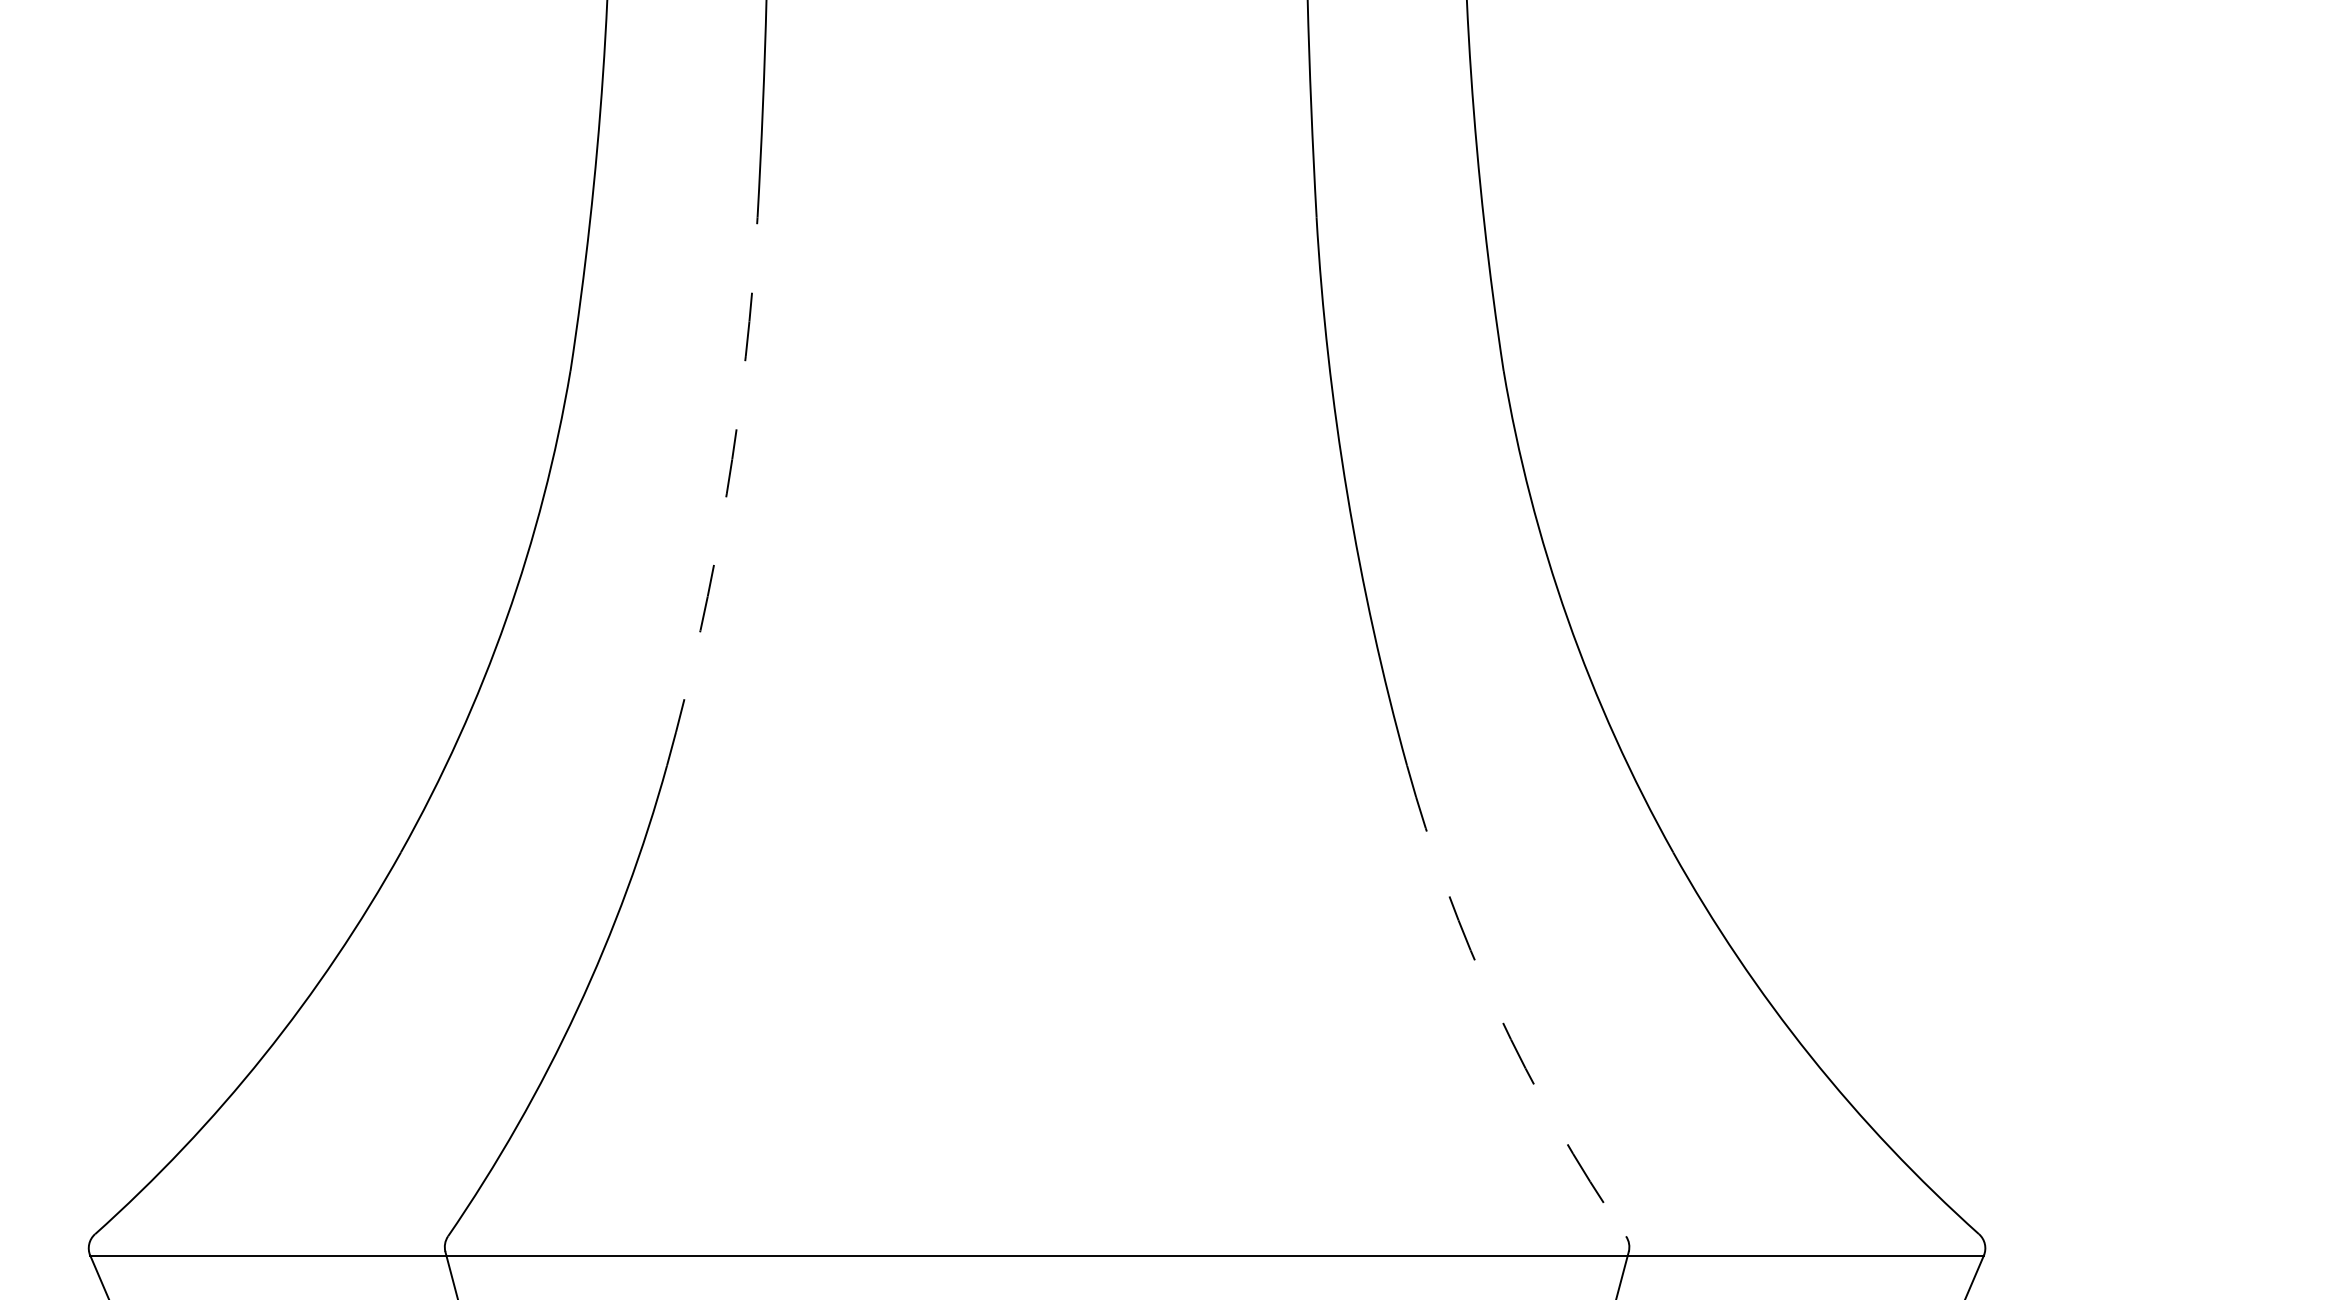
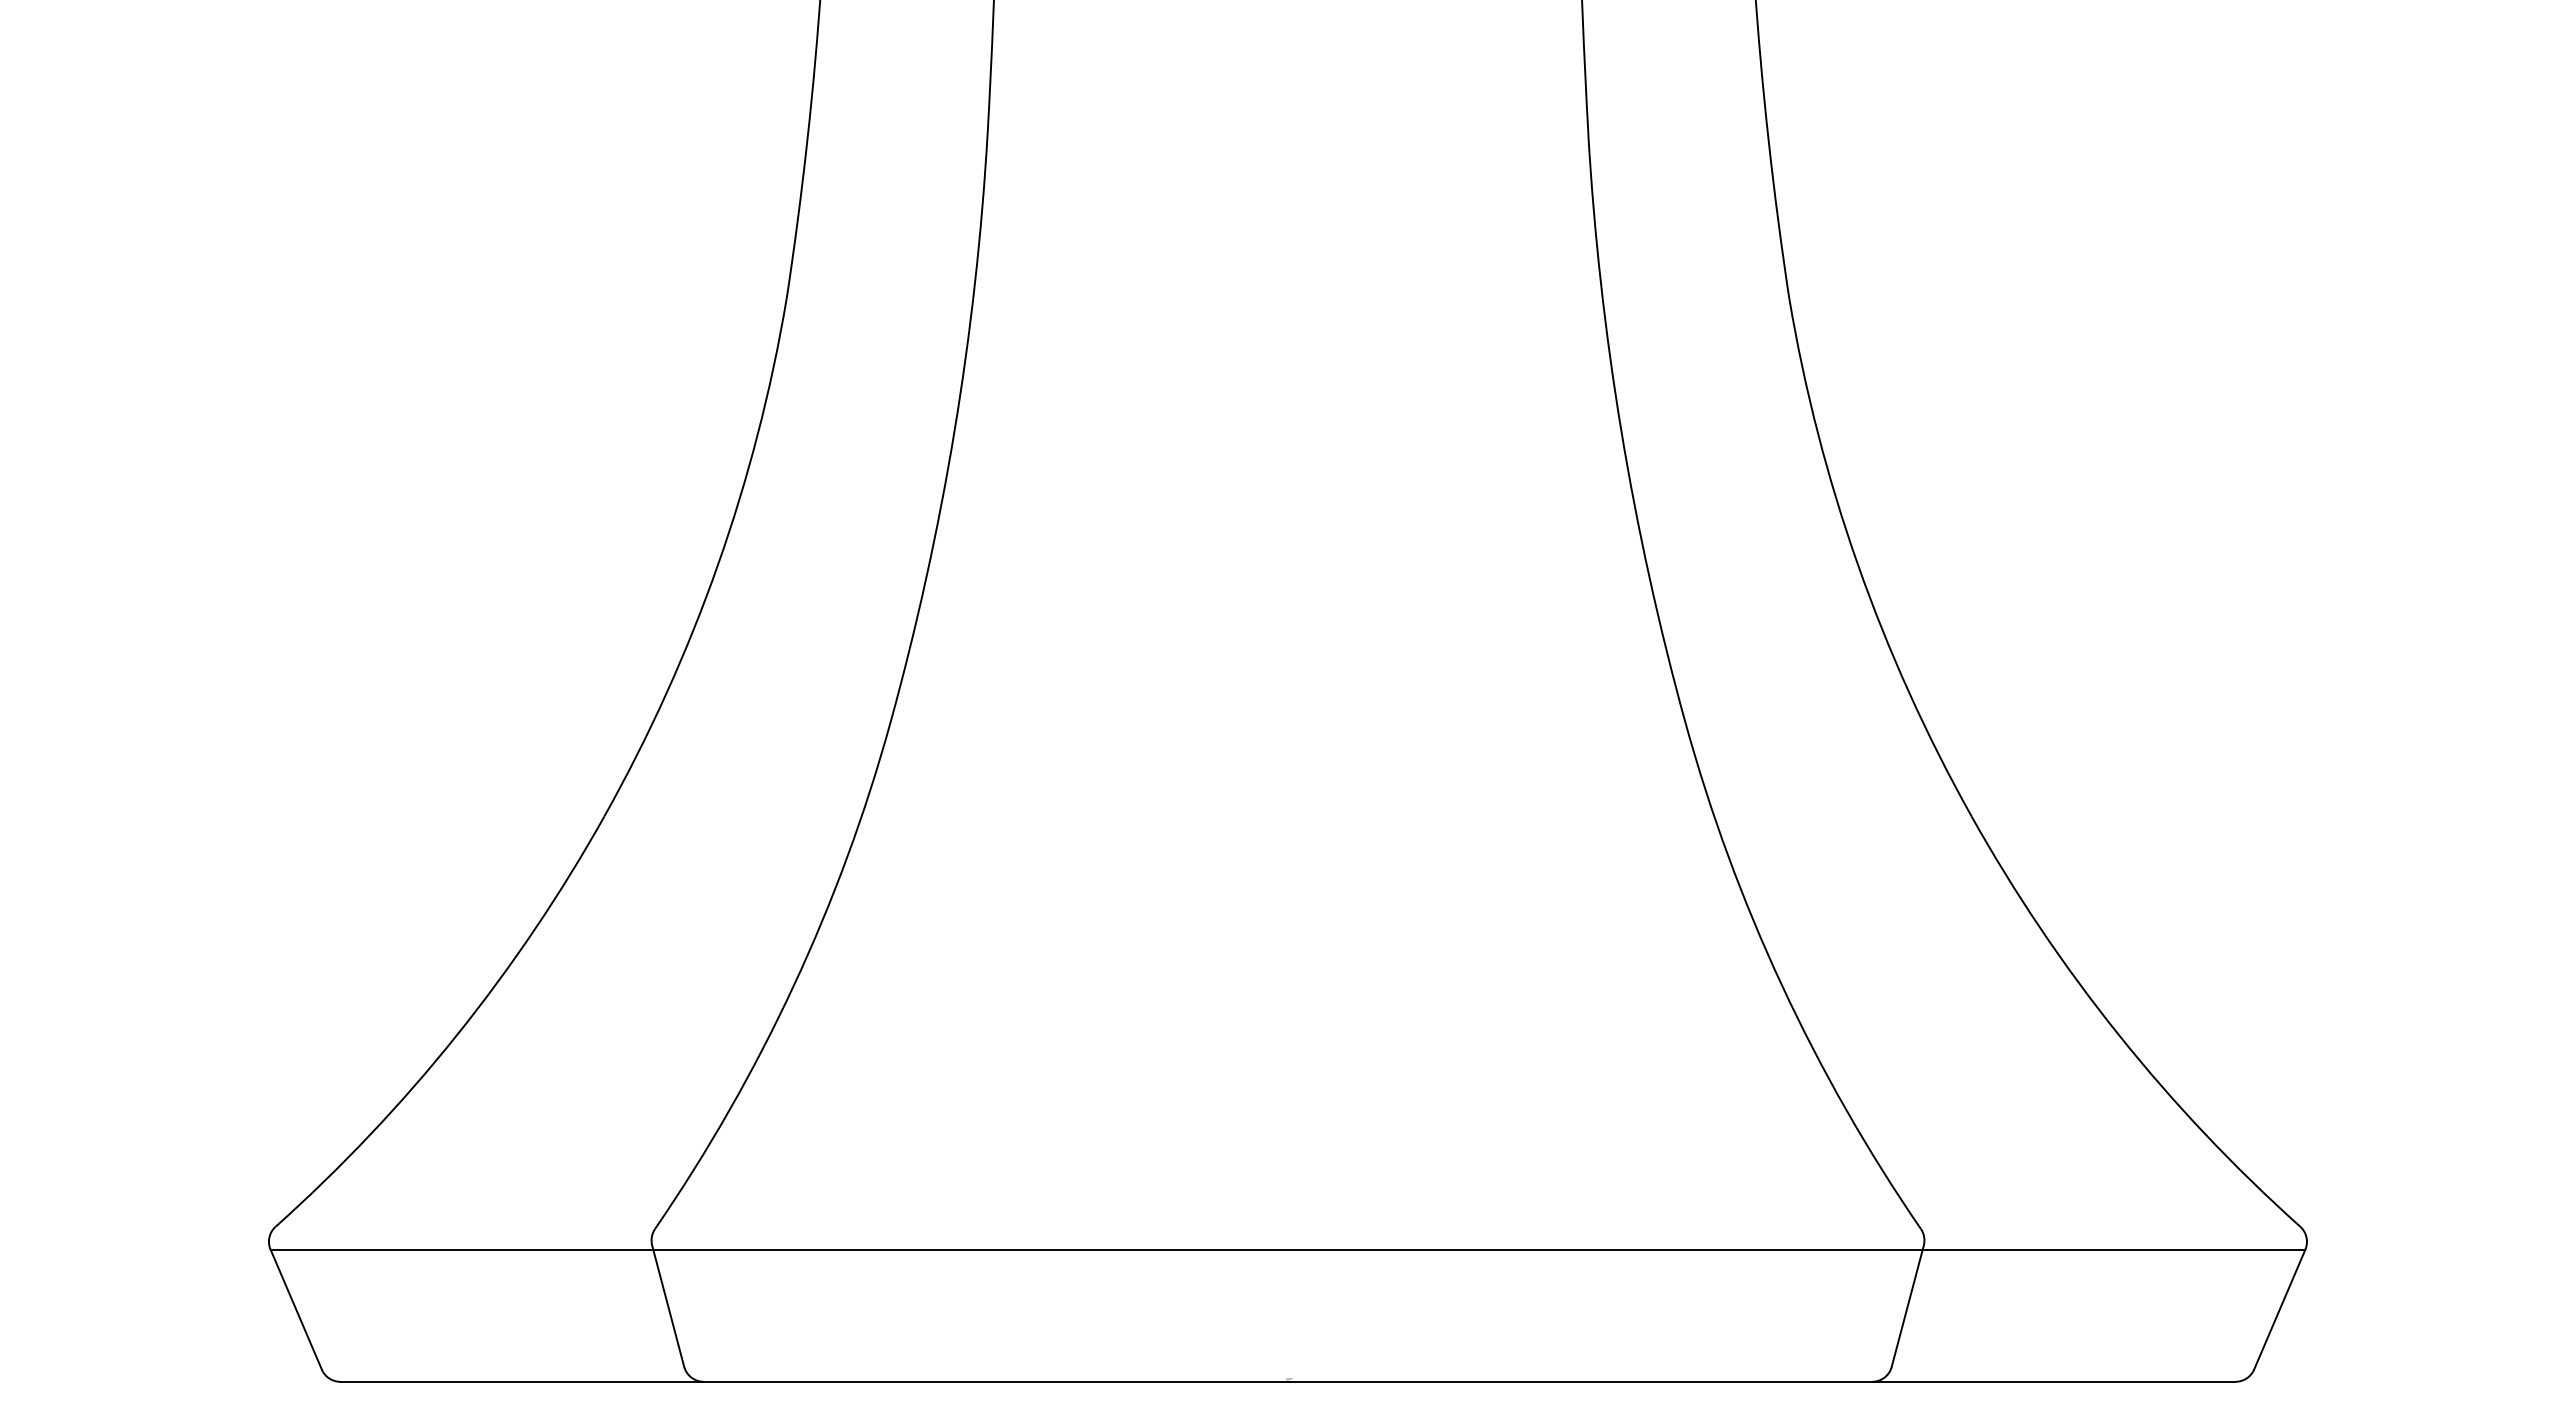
arc: (726, 494) -> (954, 431), dashed -> solid
arc: (1497, 1009) -> (1782, 985), dashed -> solid

